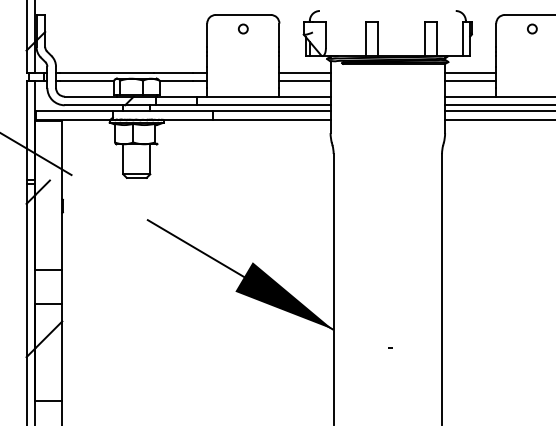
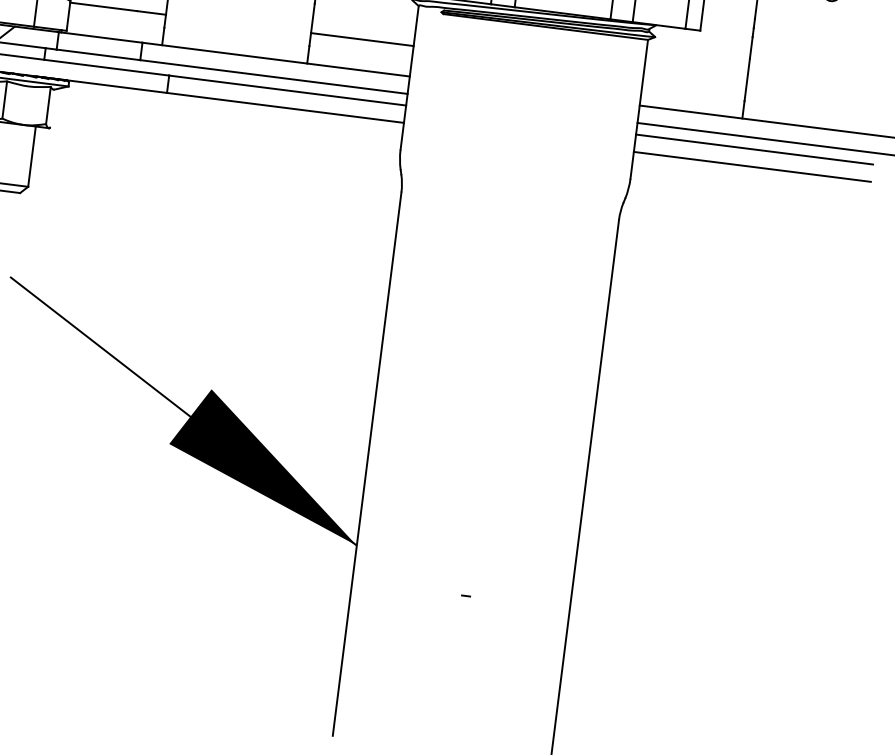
line: (304, 72) -> (363, 21), removed
line: (470, 72) -> (696, 63), removed
line: (470, 81) -> (694, 81), removed

